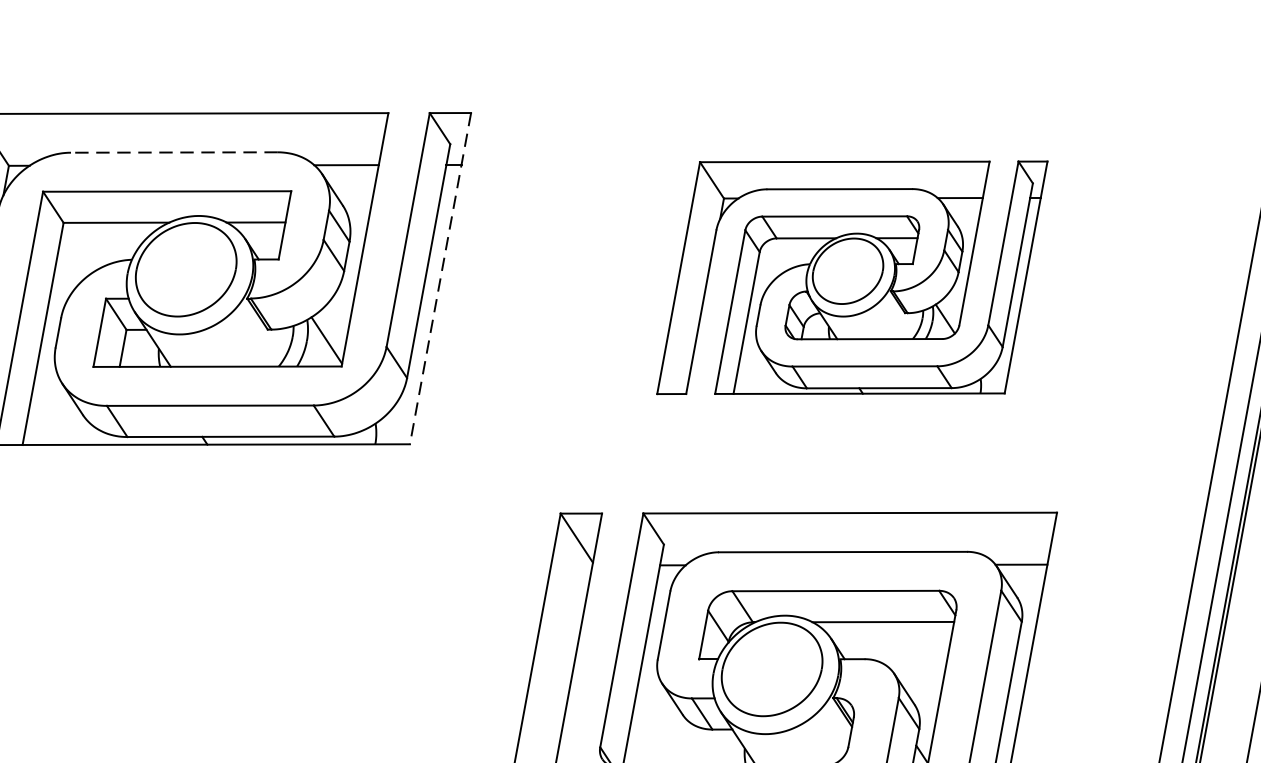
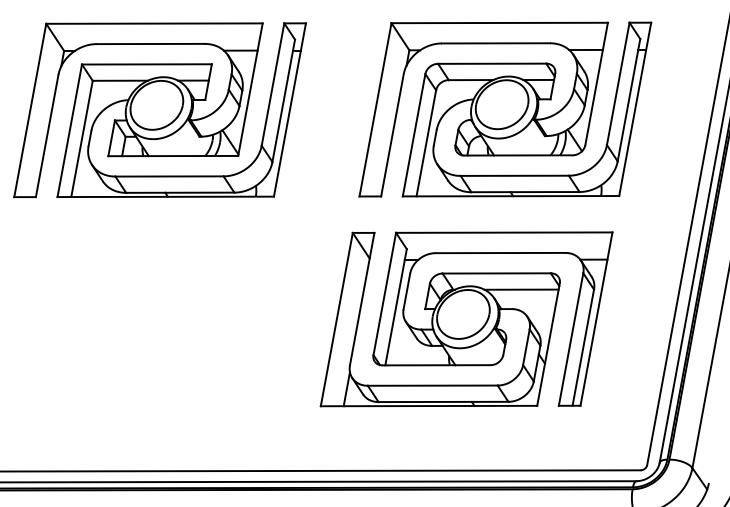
line: (174, 153) -> (150, 44), dashed -> solid
part: (852, 277) -> (505, 109), size x1.43
line: (439, 279) -> (289, 110), dashed -> solid

